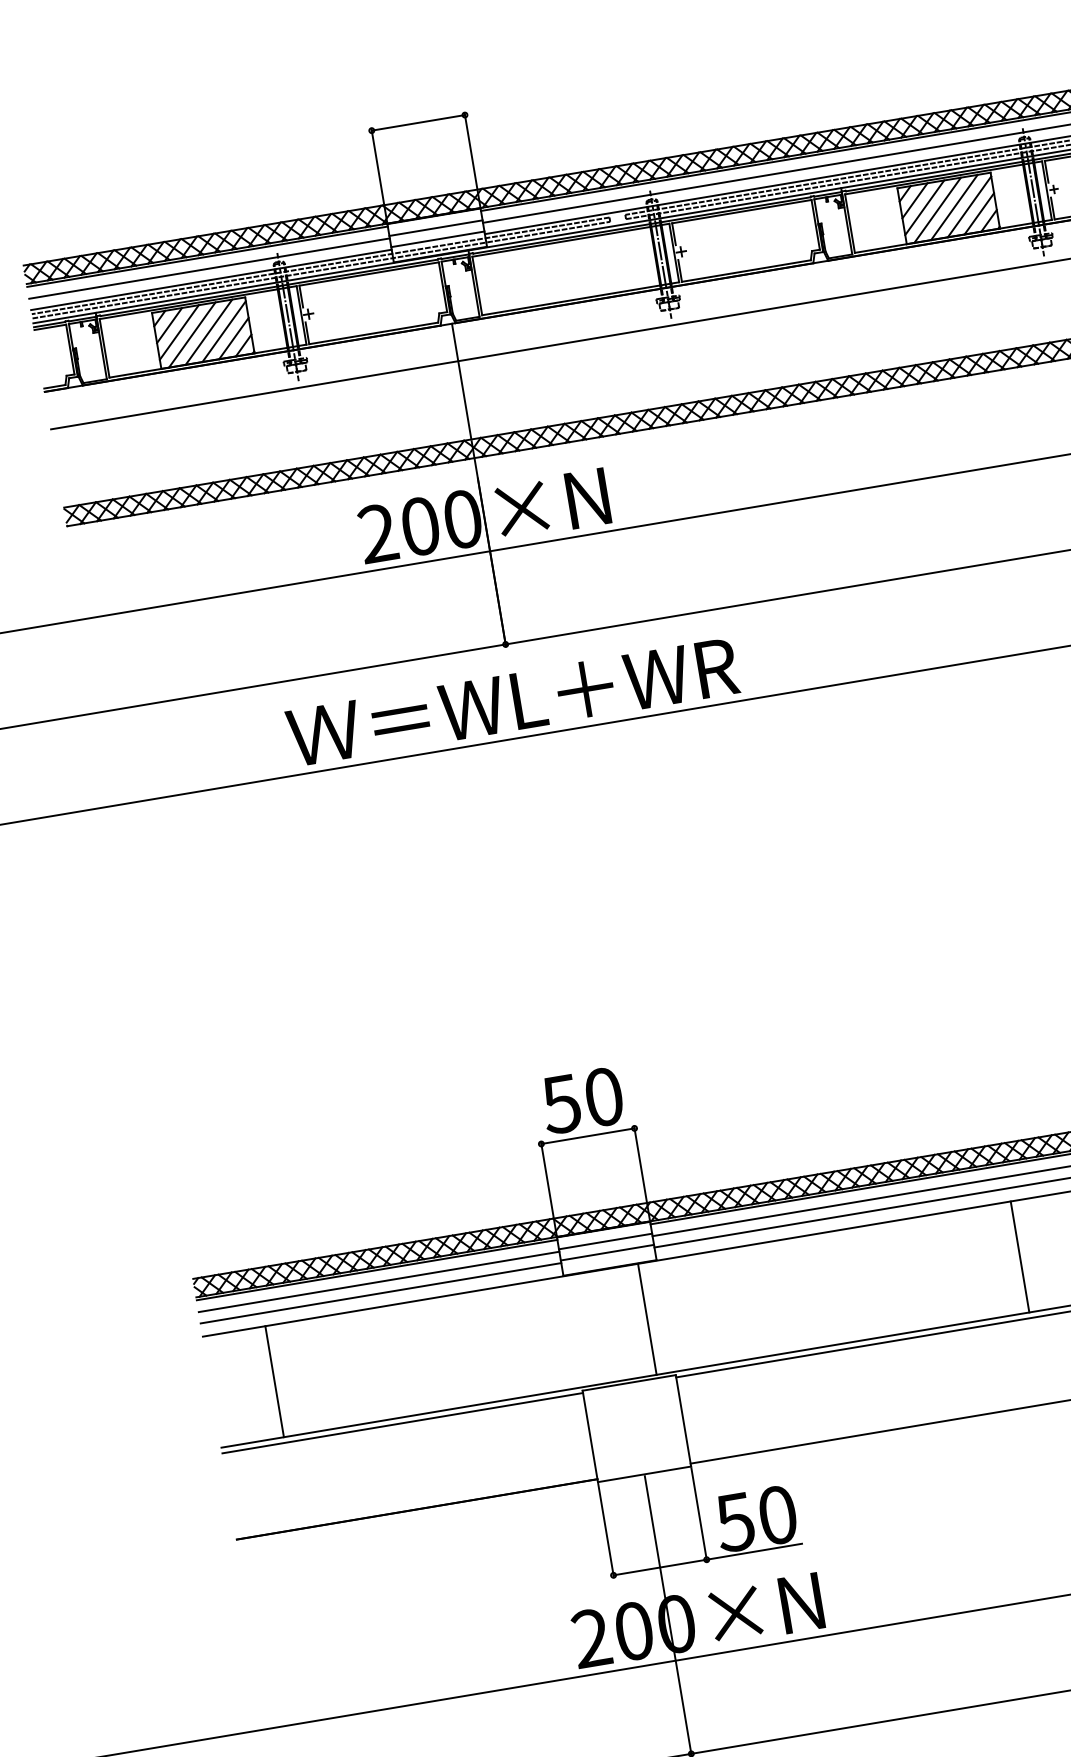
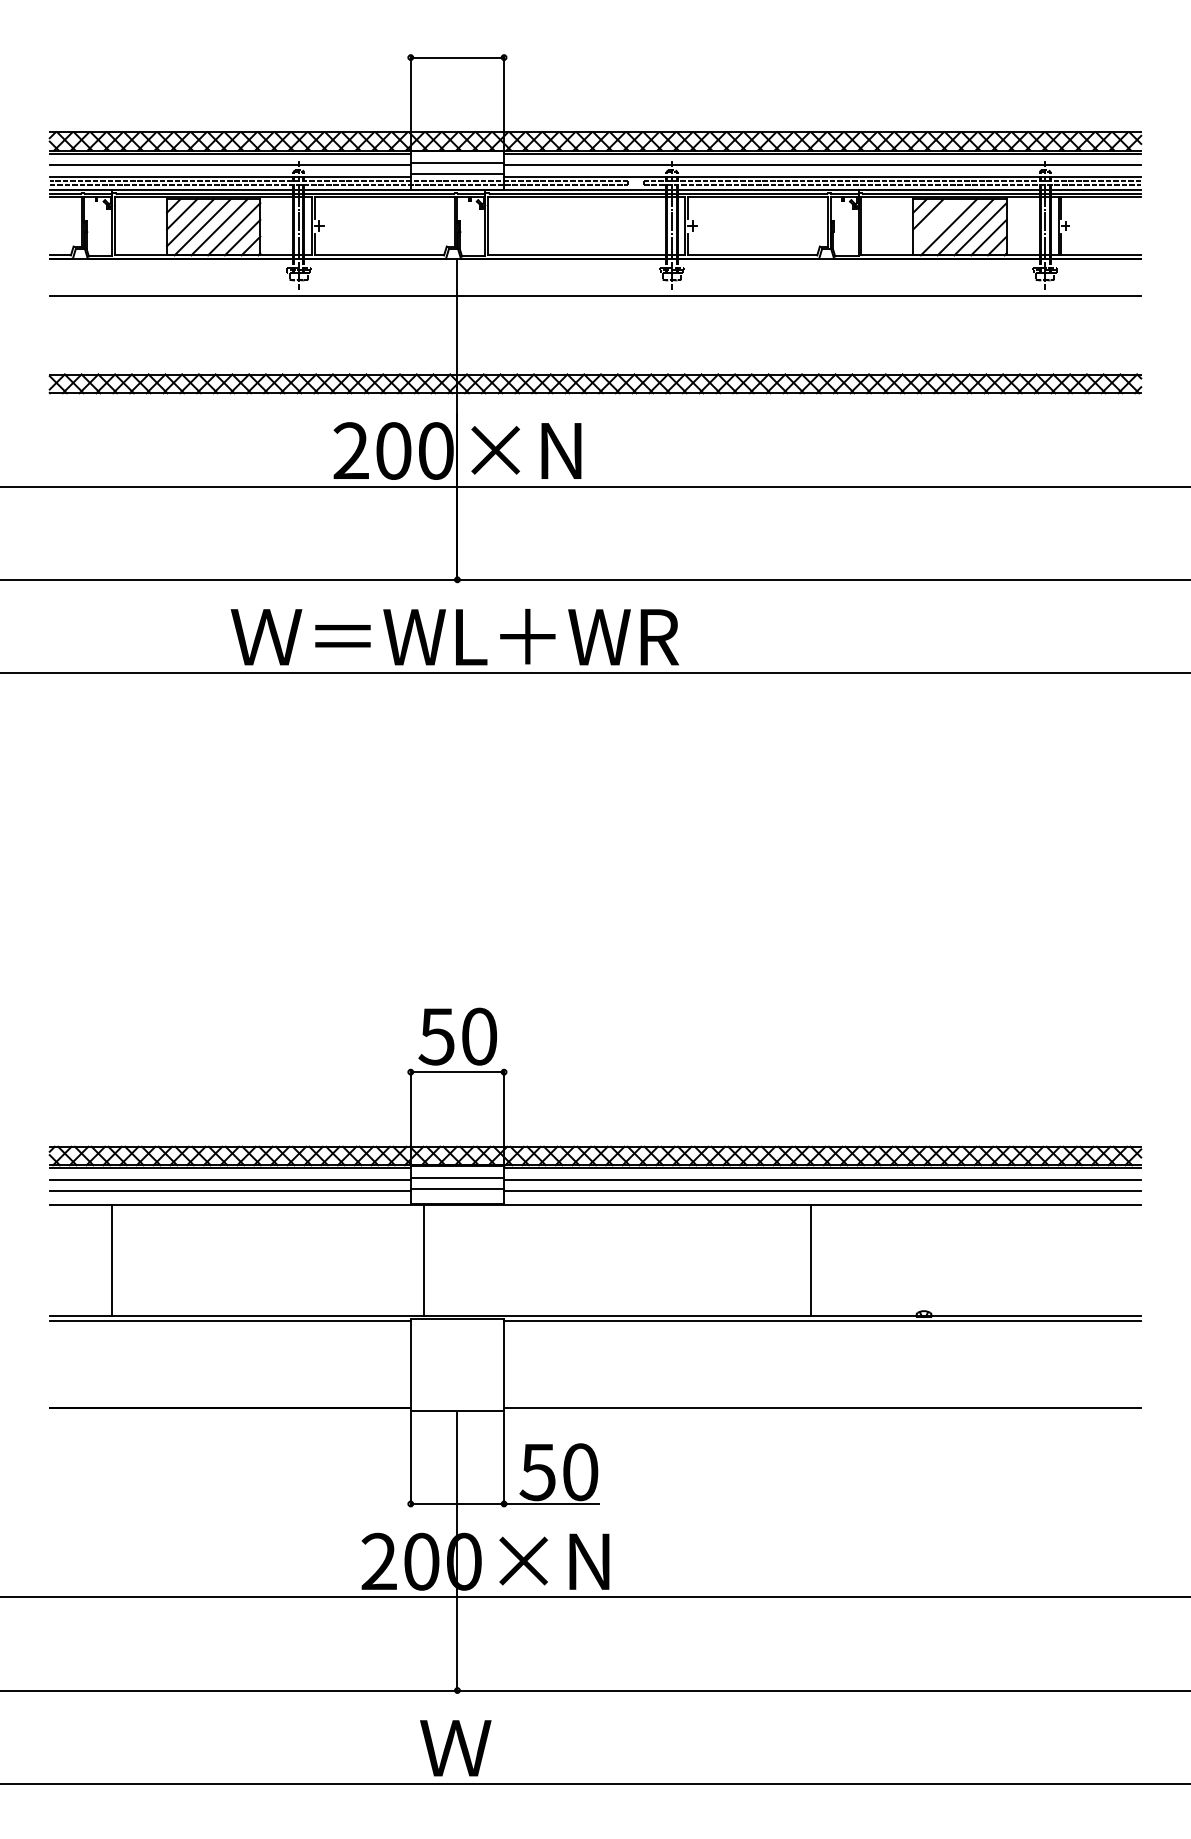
line: (924, 207) -> (936, 222), removed
line: (1019, 1256) -> (810, 1259), moved
line: (647, 1318) -> (424, 1259), moved

